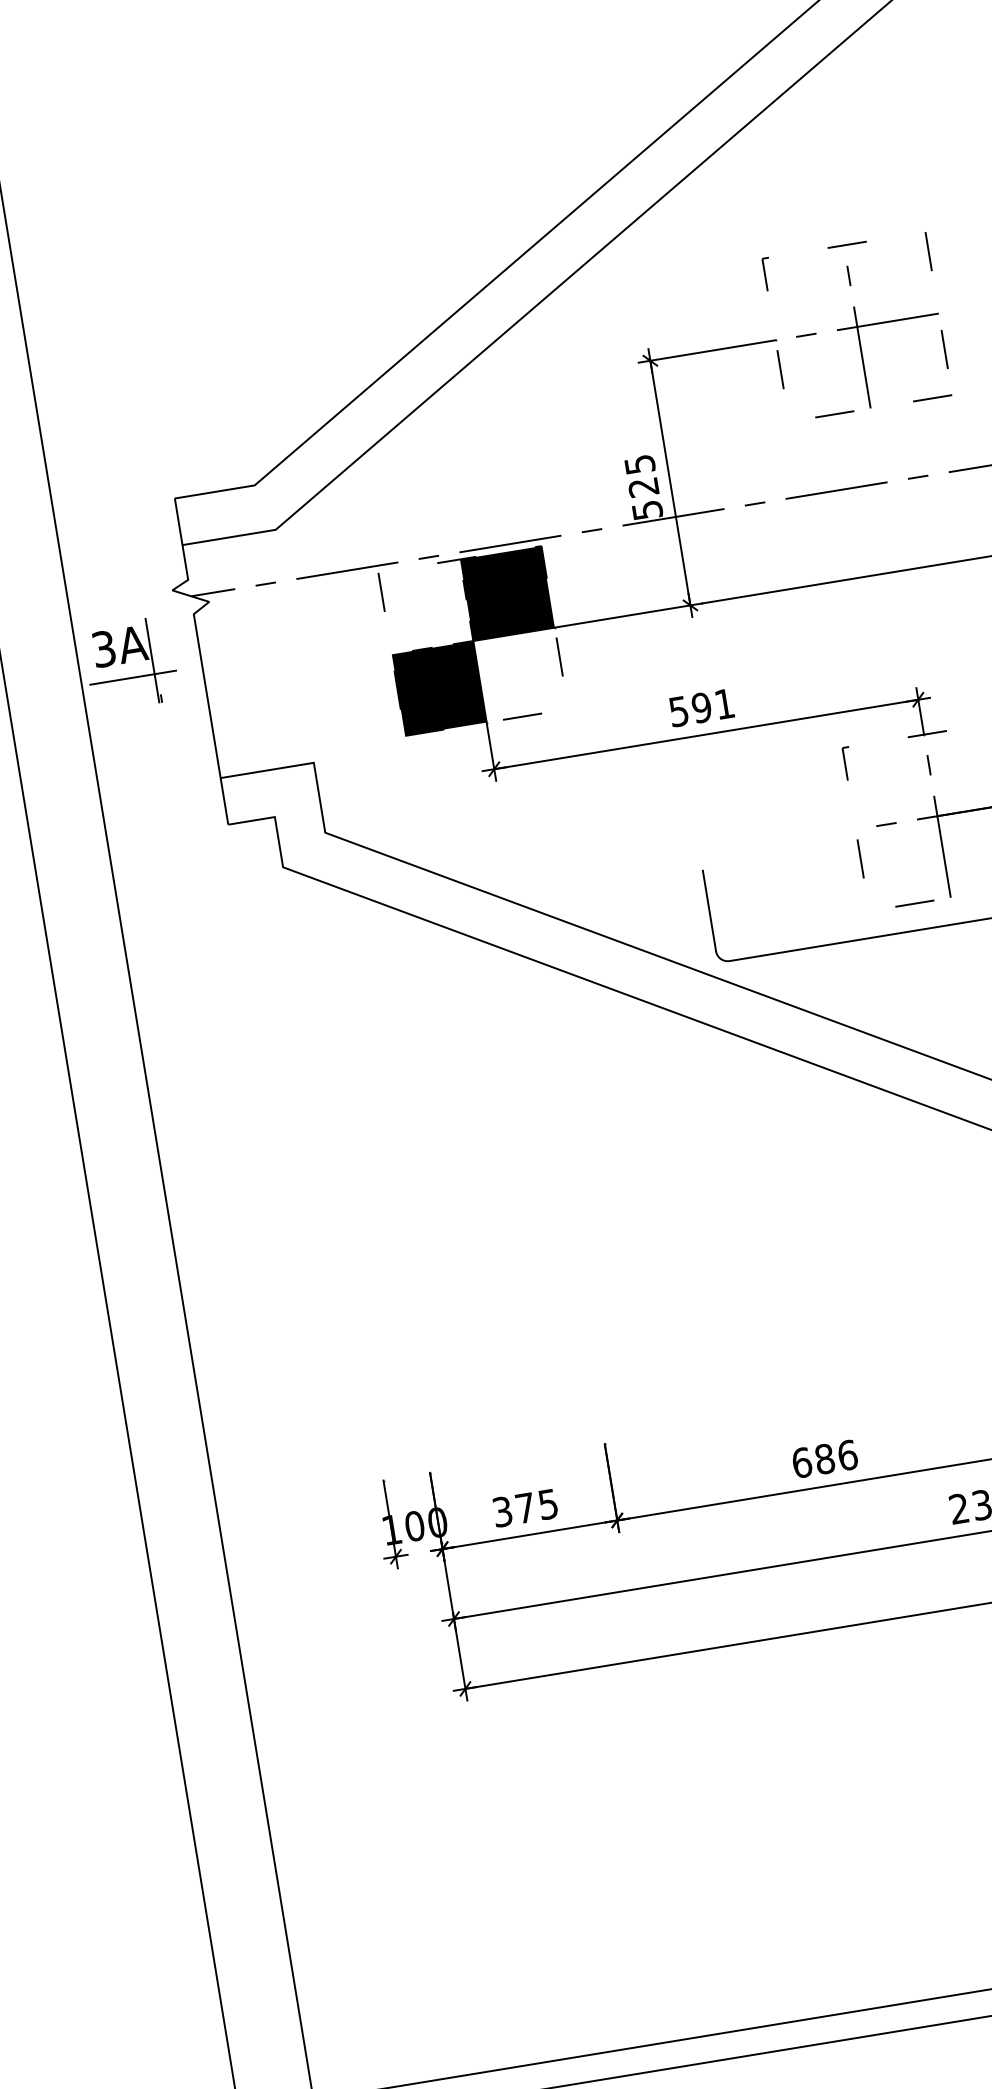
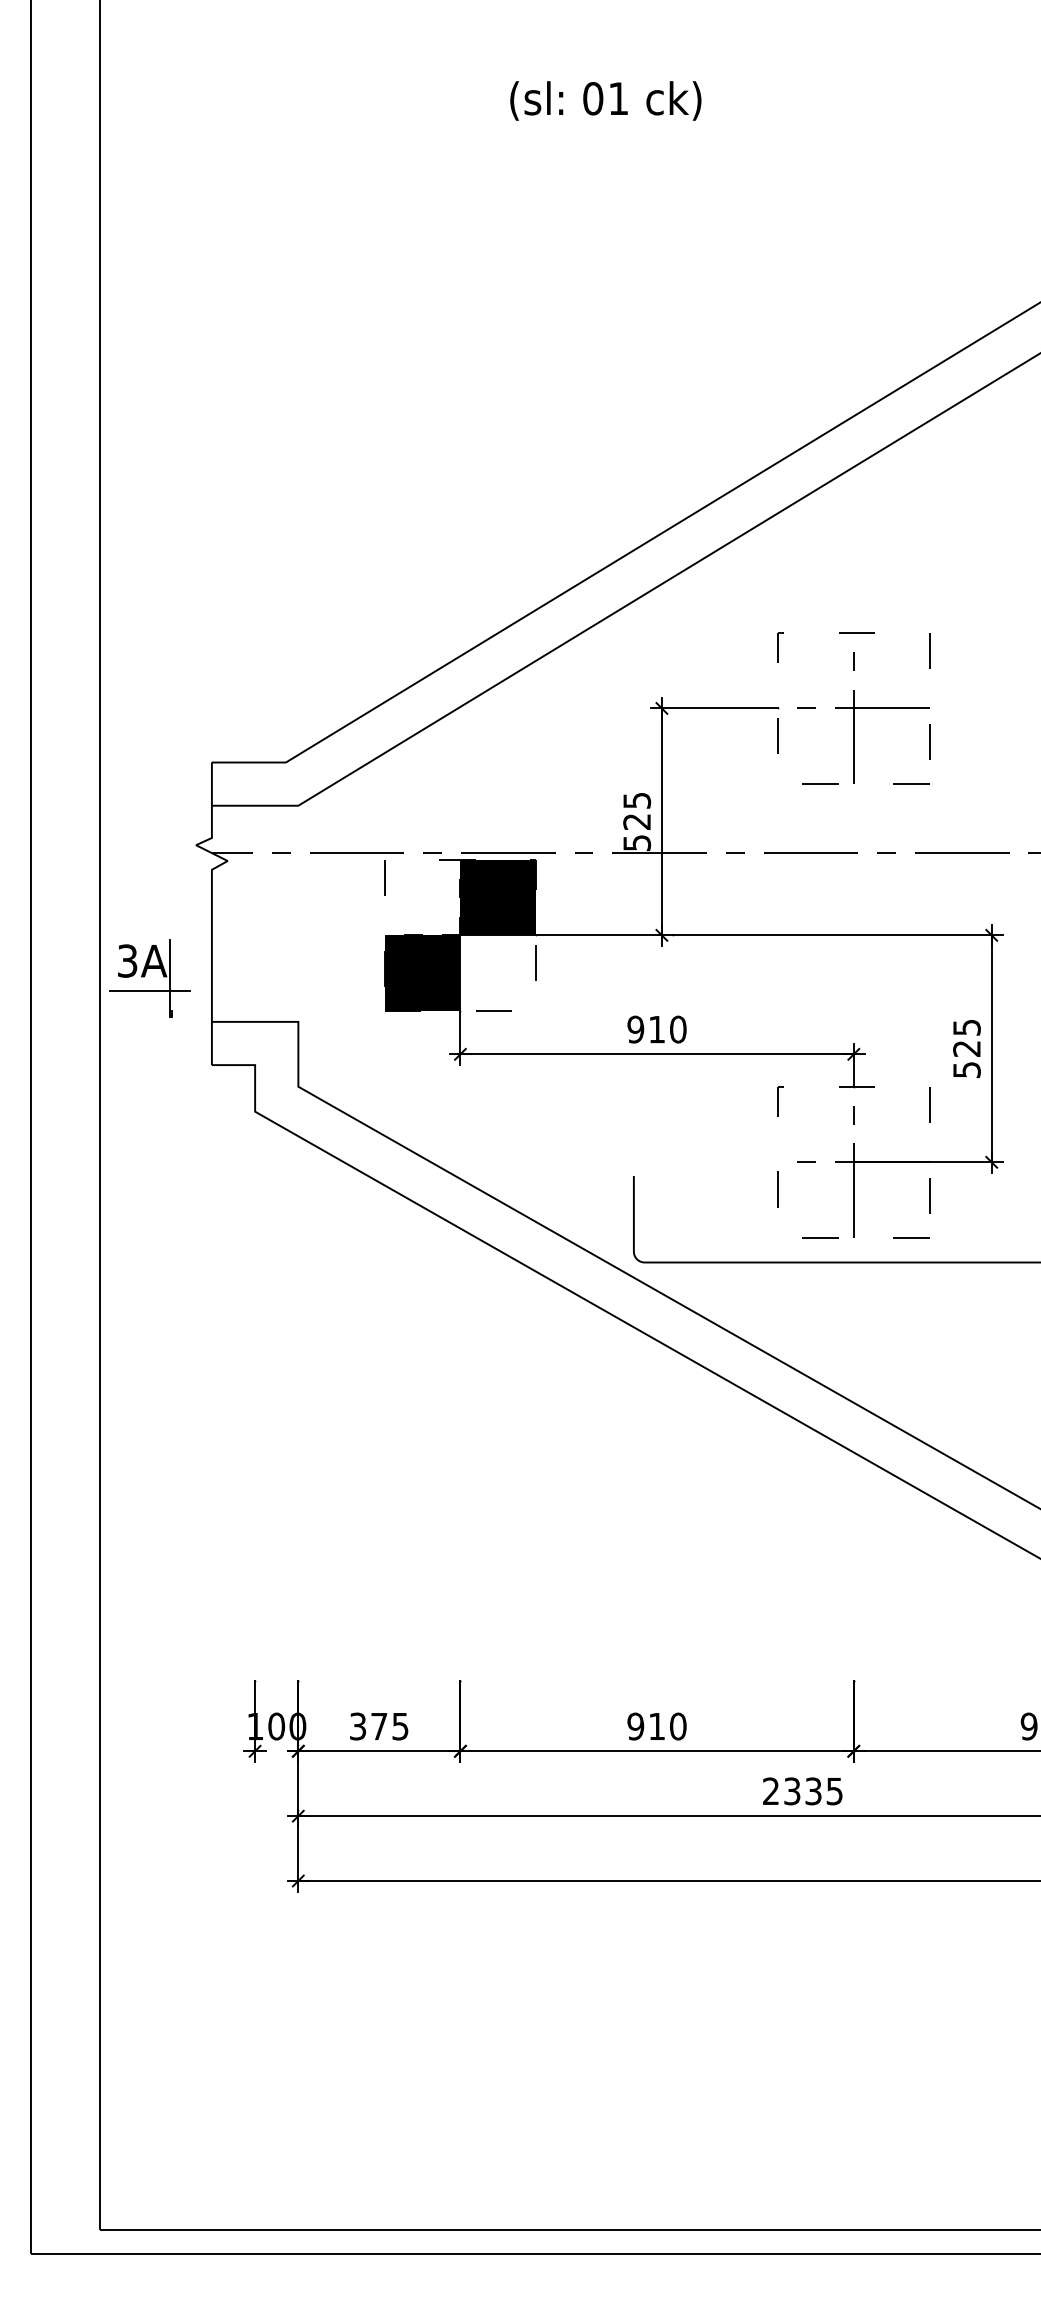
part: (130, 664) -> (149, 978), moved
text: (701, 707) -> (656, 1029), 591 -> 910
text: (824, 1459) -> (656, 1726), 686 -> 910

